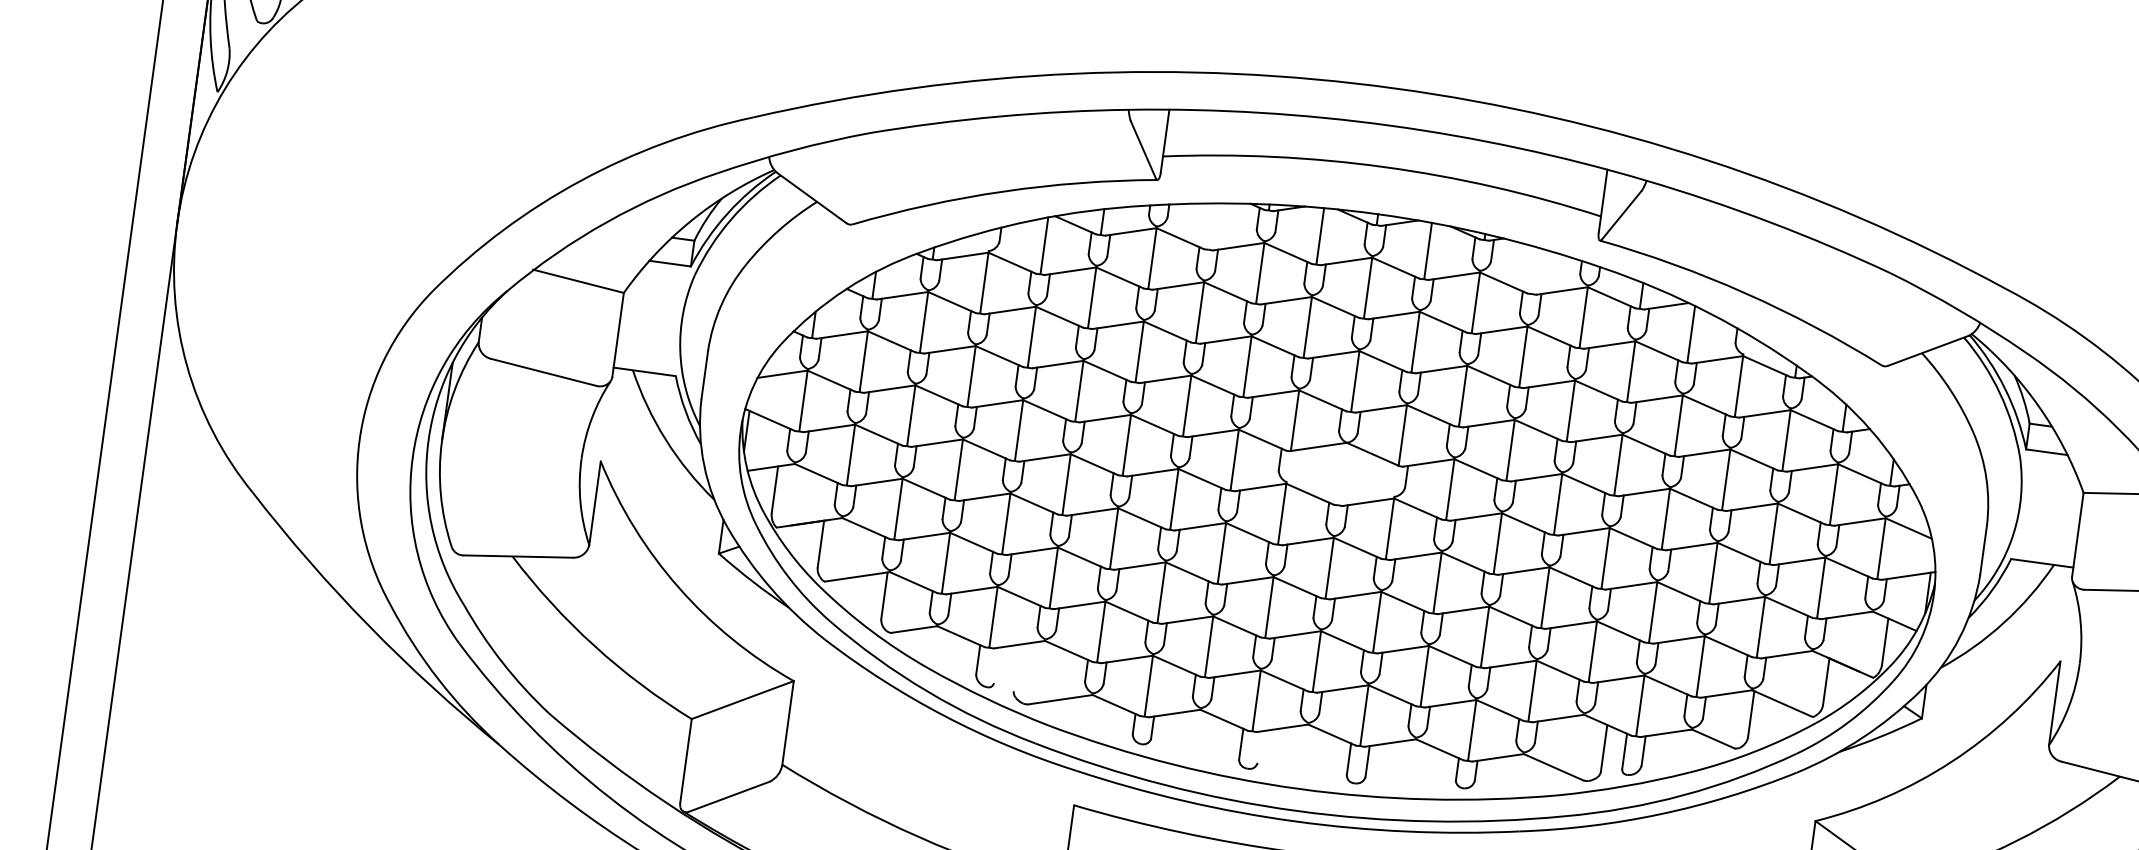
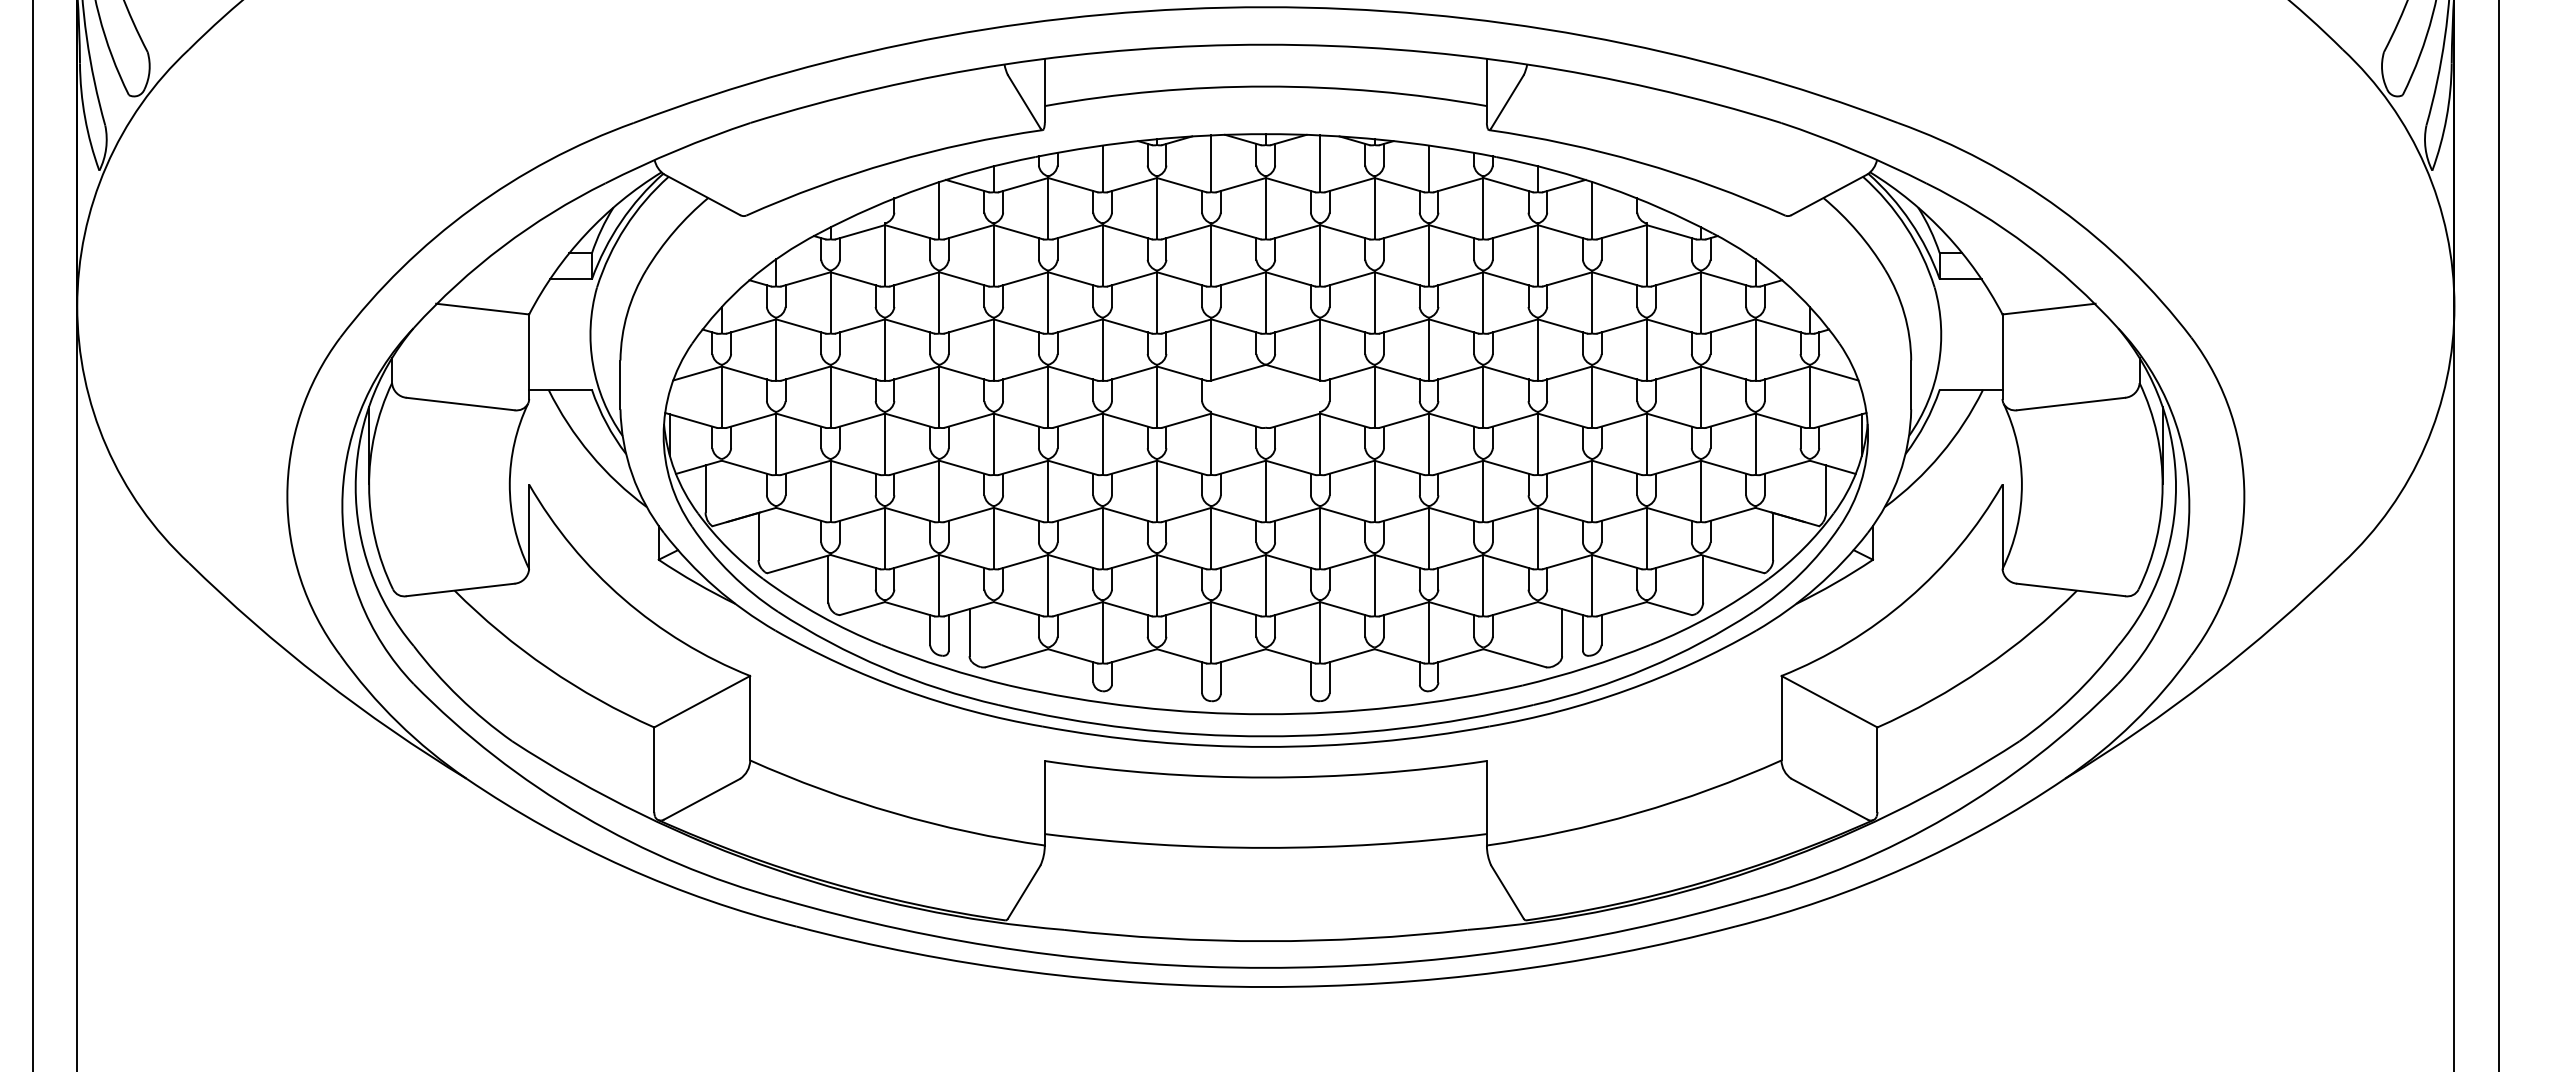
line: (1211, 226) -> (1102, 168), added
line: (1535, 270) -> (1429, 168), added
line: (996, 664) -> (948, 632), added
line: (1016, 667) -> (969, 632), added
line: (1259, 747) -> (1220, 678), added

